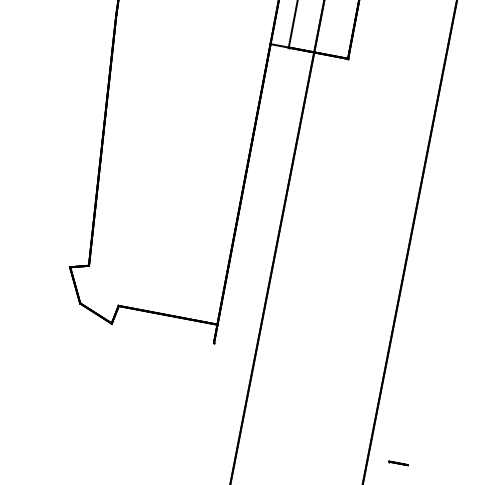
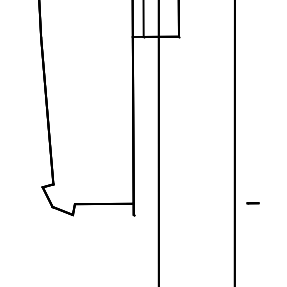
line: (397, 463) -> (252, 203), moved

